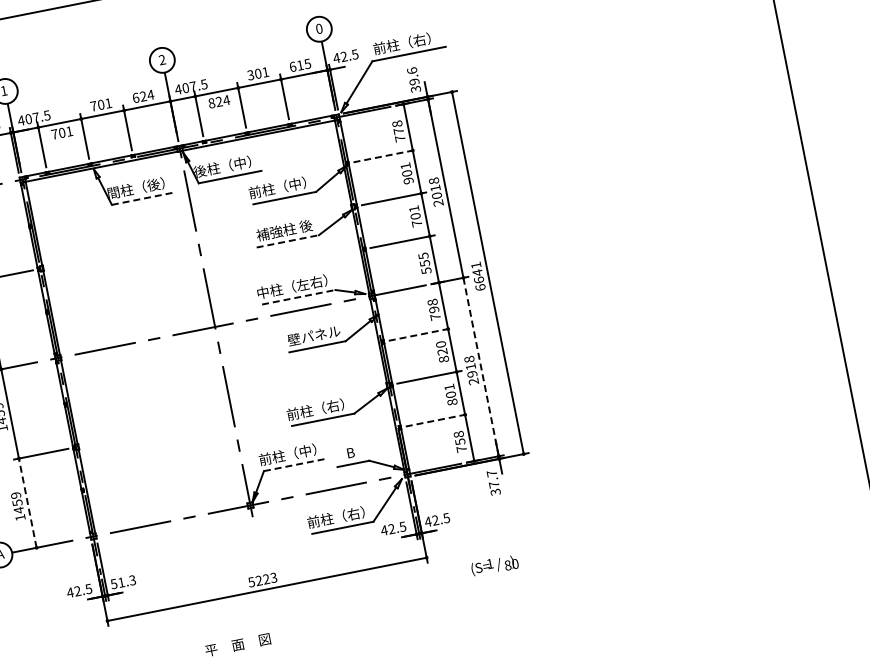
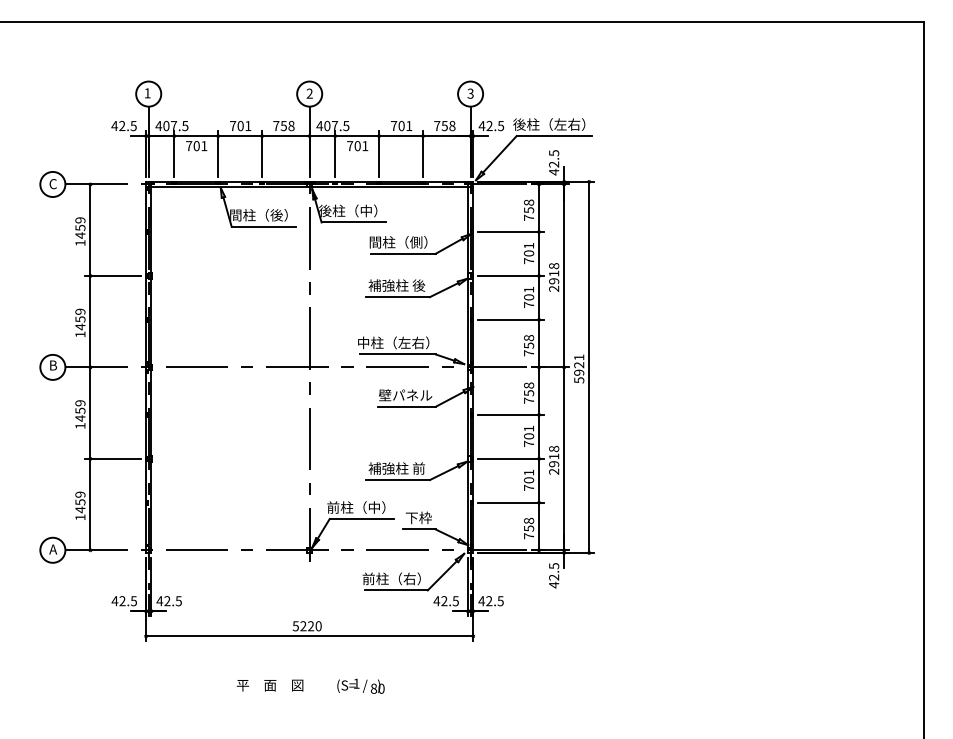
text: (319, 28) -> (470, 93), 0 -> 3
text: (402, 43) -> (549, 124), 前柱（右） -> 後柱（左右）
text: (300, 65) -> (444, 126), 615 -> 758
text: (251, 74) -> (394, 125), 301 -> 701
text: (414, 79) -> (554, 162), 39.6 -> 42.5
text: (142, 96) -> (283, 125), 624 -> 758
text: (219, 102) -> (357, 146), 824 -> 701
text: (399, 131) -> (529, 210), 778 -> 758
line: (385, 156) -> (511, 232), dashed -> solid
text: (409, 181) -> (529, 261), 901 -> 701
text: (274, 188) -> (395, 242), 前柱（中） -> 間柱（側）
text: (437, 195) -> (554, 281), 2018 -> 2918
line: (143, 198) -> (264, 226), dashed -> solid
line: (288, 241) -> (398, 297), dashed -> solid
text: (425, 263) -> (529, 345), 555 -> 758
text: (479, 279) -> (579, 372), 6641 -> 5921
line: (299, 297) -> (398, 354), dashed -> solid
text: (433, 310) -> (528, 393), 798 -> 758
line: (421, 333) -> (511, 414), dashed -> solid
text: (442, 350) -> (529, 435), 820 -> 701
line: (481, 366) -> (564, 458), dashed -> solid
text: (452, 401) -> (529, 487), 801 -> 701
text: (316, 409) -> (393, 468), 前柱（右） -> 補強柱 前
line: (438, 419) -> (511, 502), dashed -> solid
text: (350, 452) -> (418, 517), B -> 下枠
line: (296, 465) -> (362, 519), dashed -> solid
text: (494, 482) -> (554, 575), 37.7 -> 42.5
line: (27, 503) -> (90, 504), dashed -> solid
text: (494, 564) -> (360, 685), moved
text: (273, 578) -> (318, 626), 5223 -> 5220
text: (122, 582) -> (168, 601), 51.3 -> 42.5

